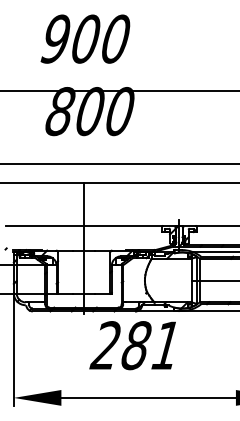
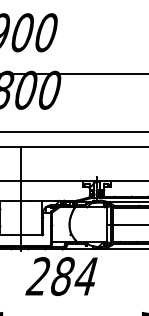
text: (165, 345) -> (85, 276), 281 -> 284

